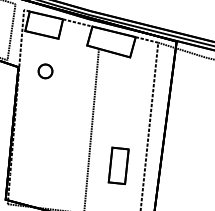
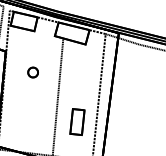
part: (44, 71) -> (32, 72), moved

